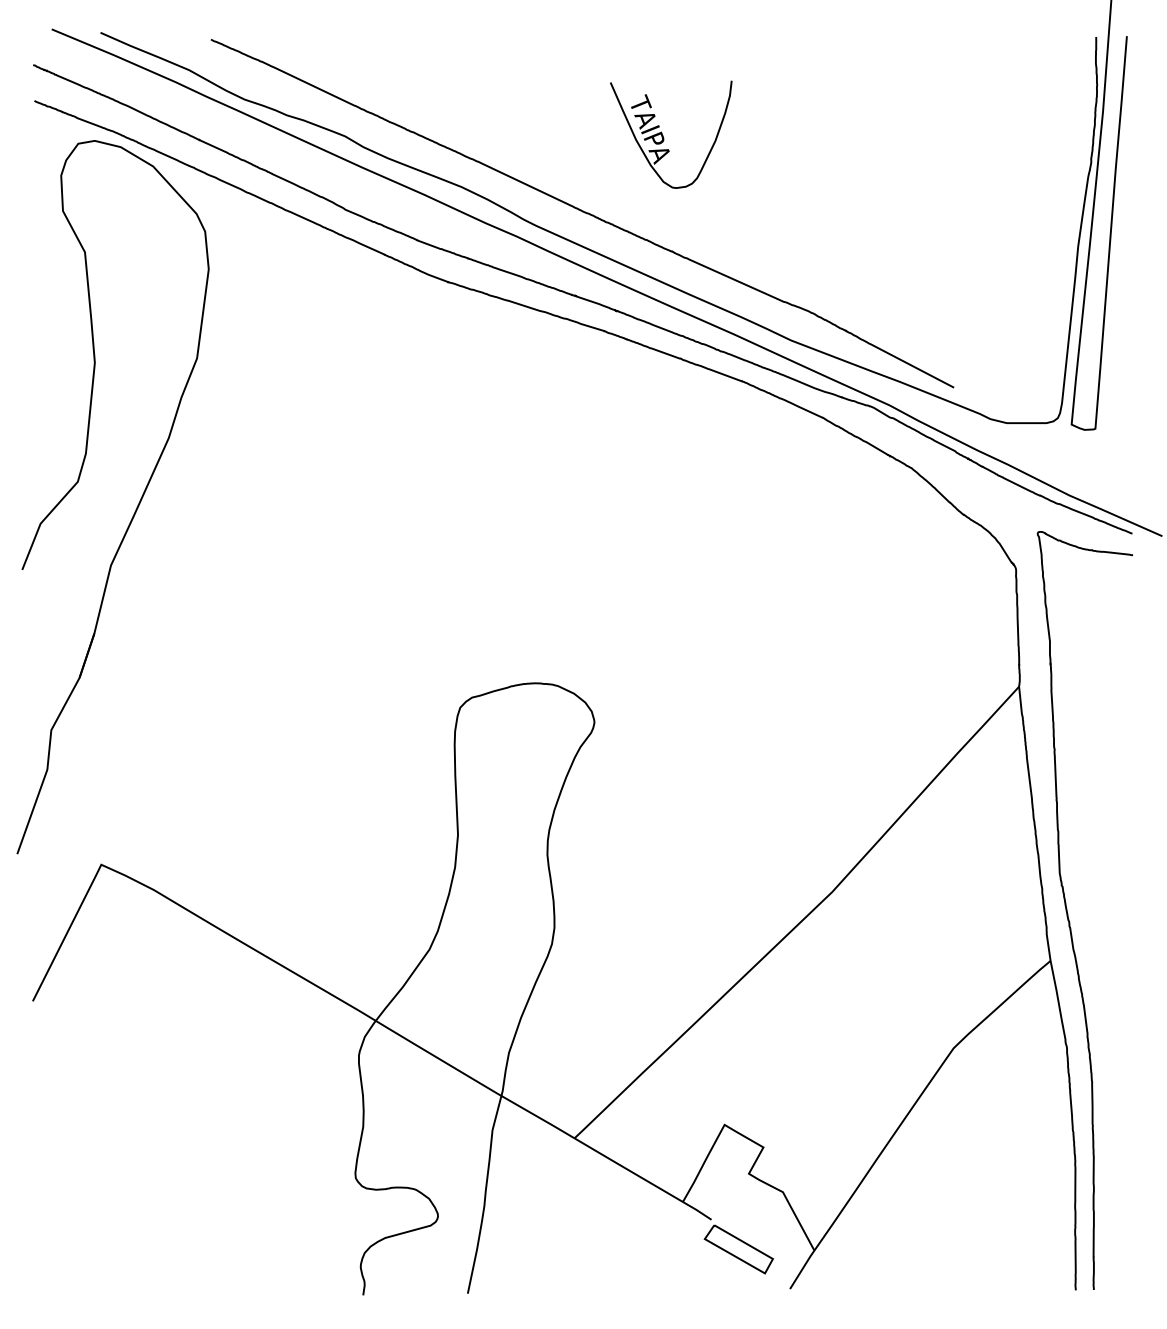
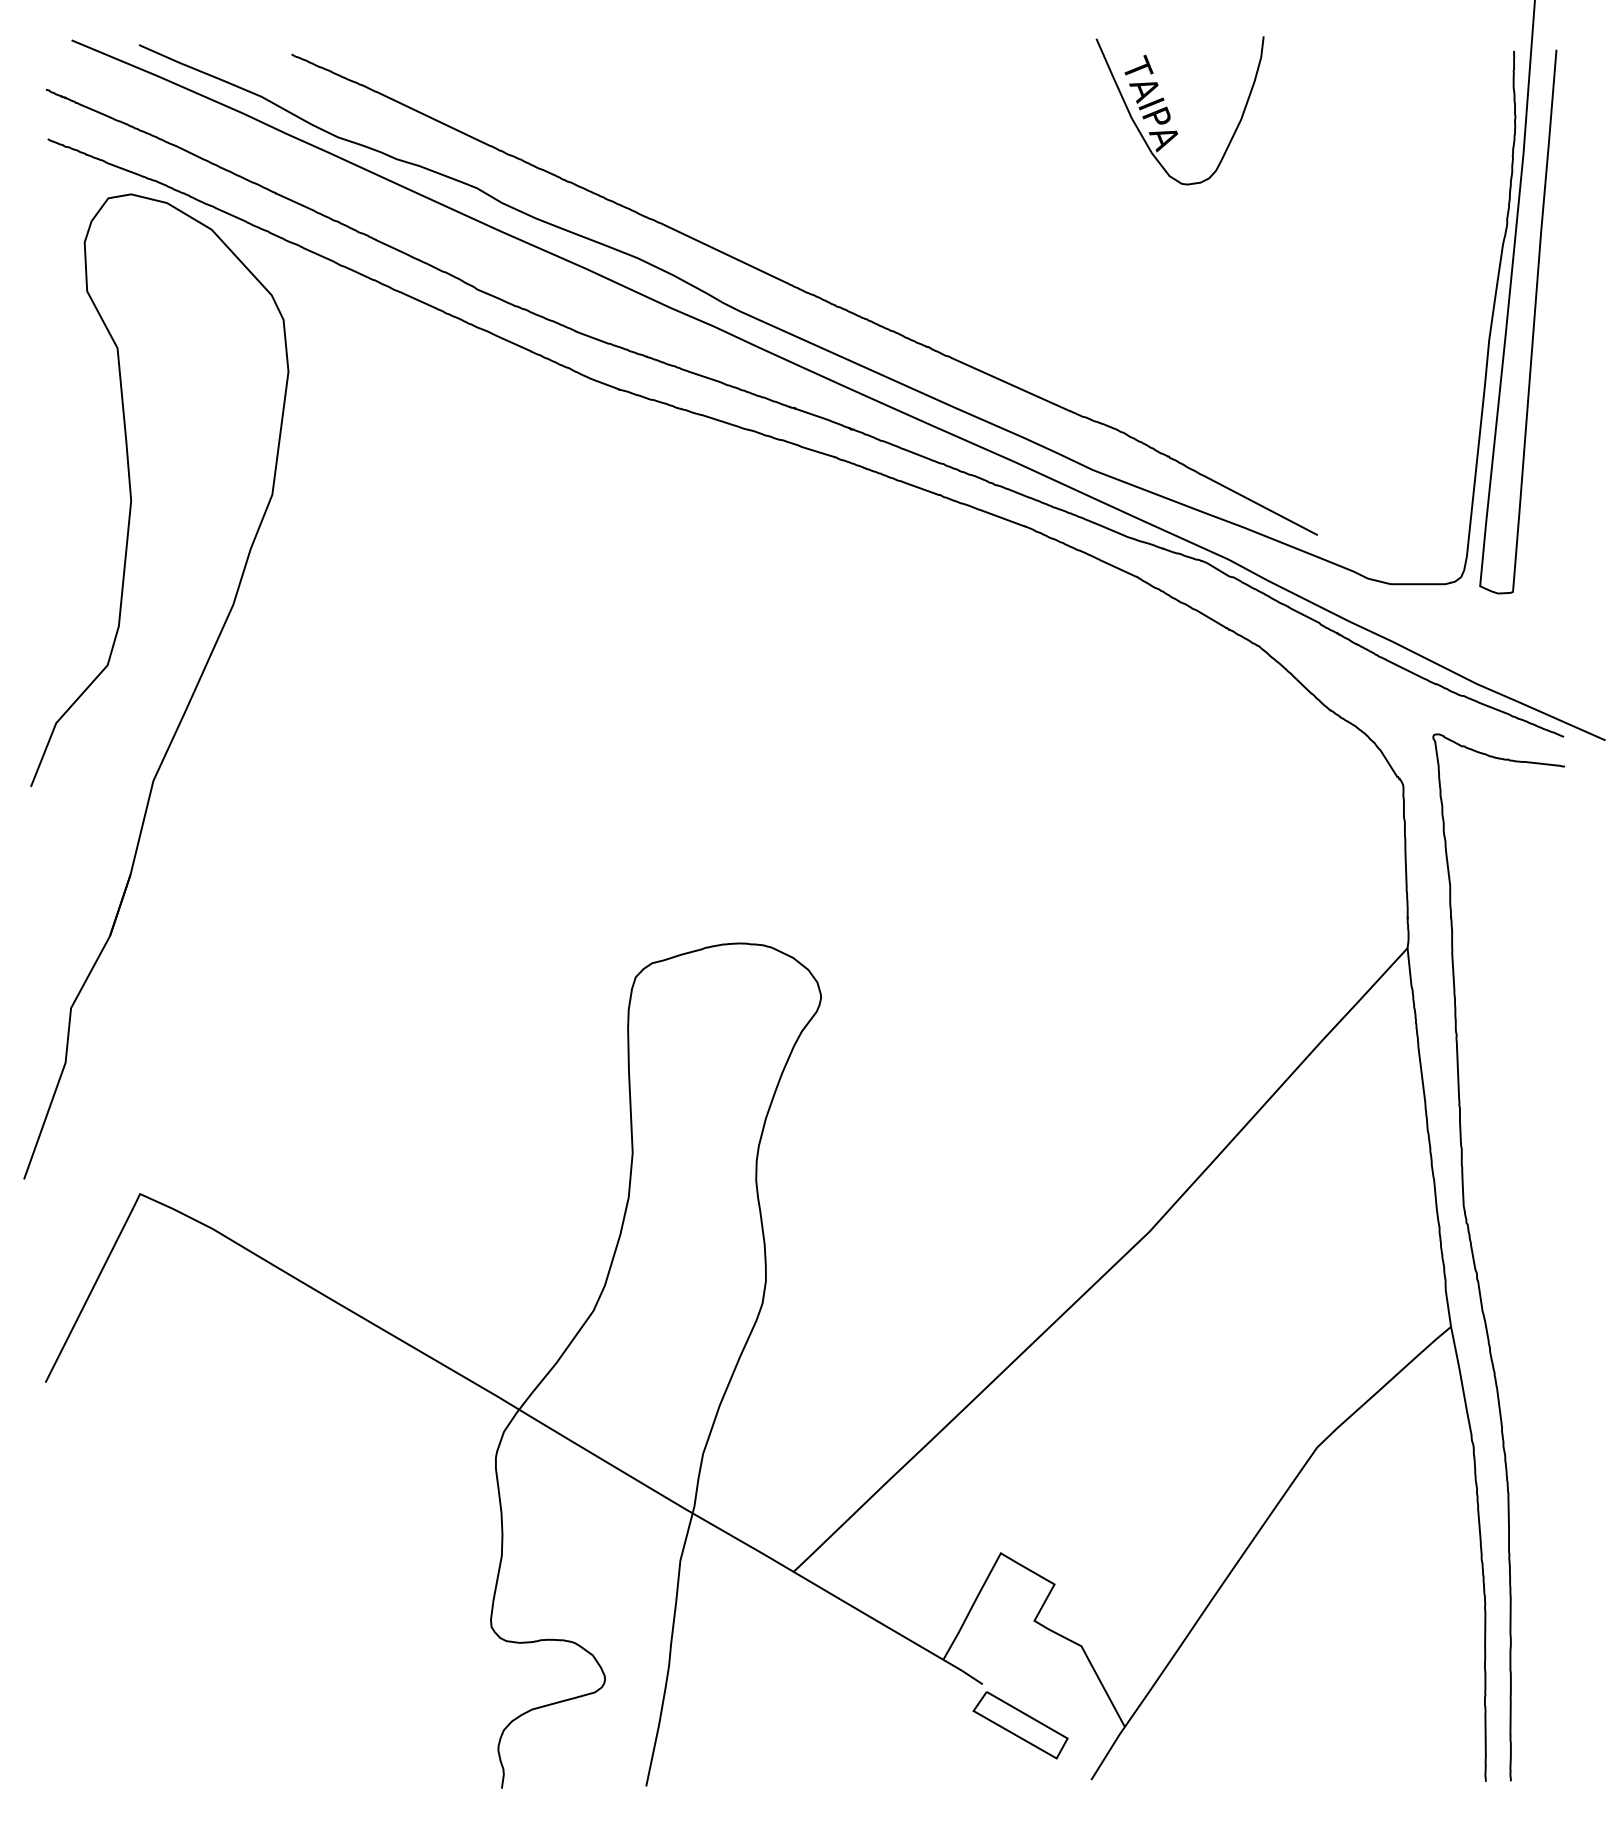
part: (664, 137) -> (1170, 114), moved

